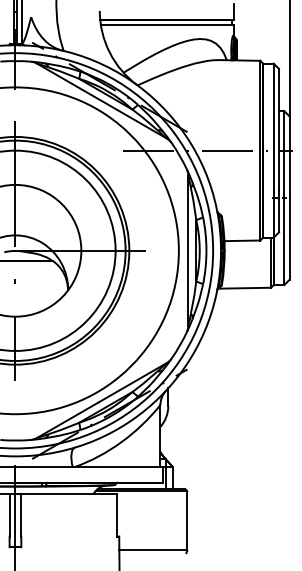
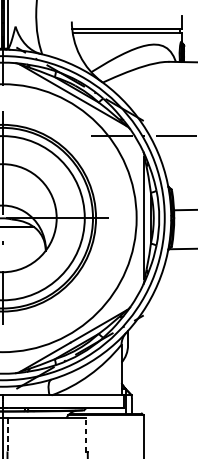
line: (117, 514) -> (86, 434), solid -> dashed
line: (21, 515) -> (7, 435), solid -> dashed

